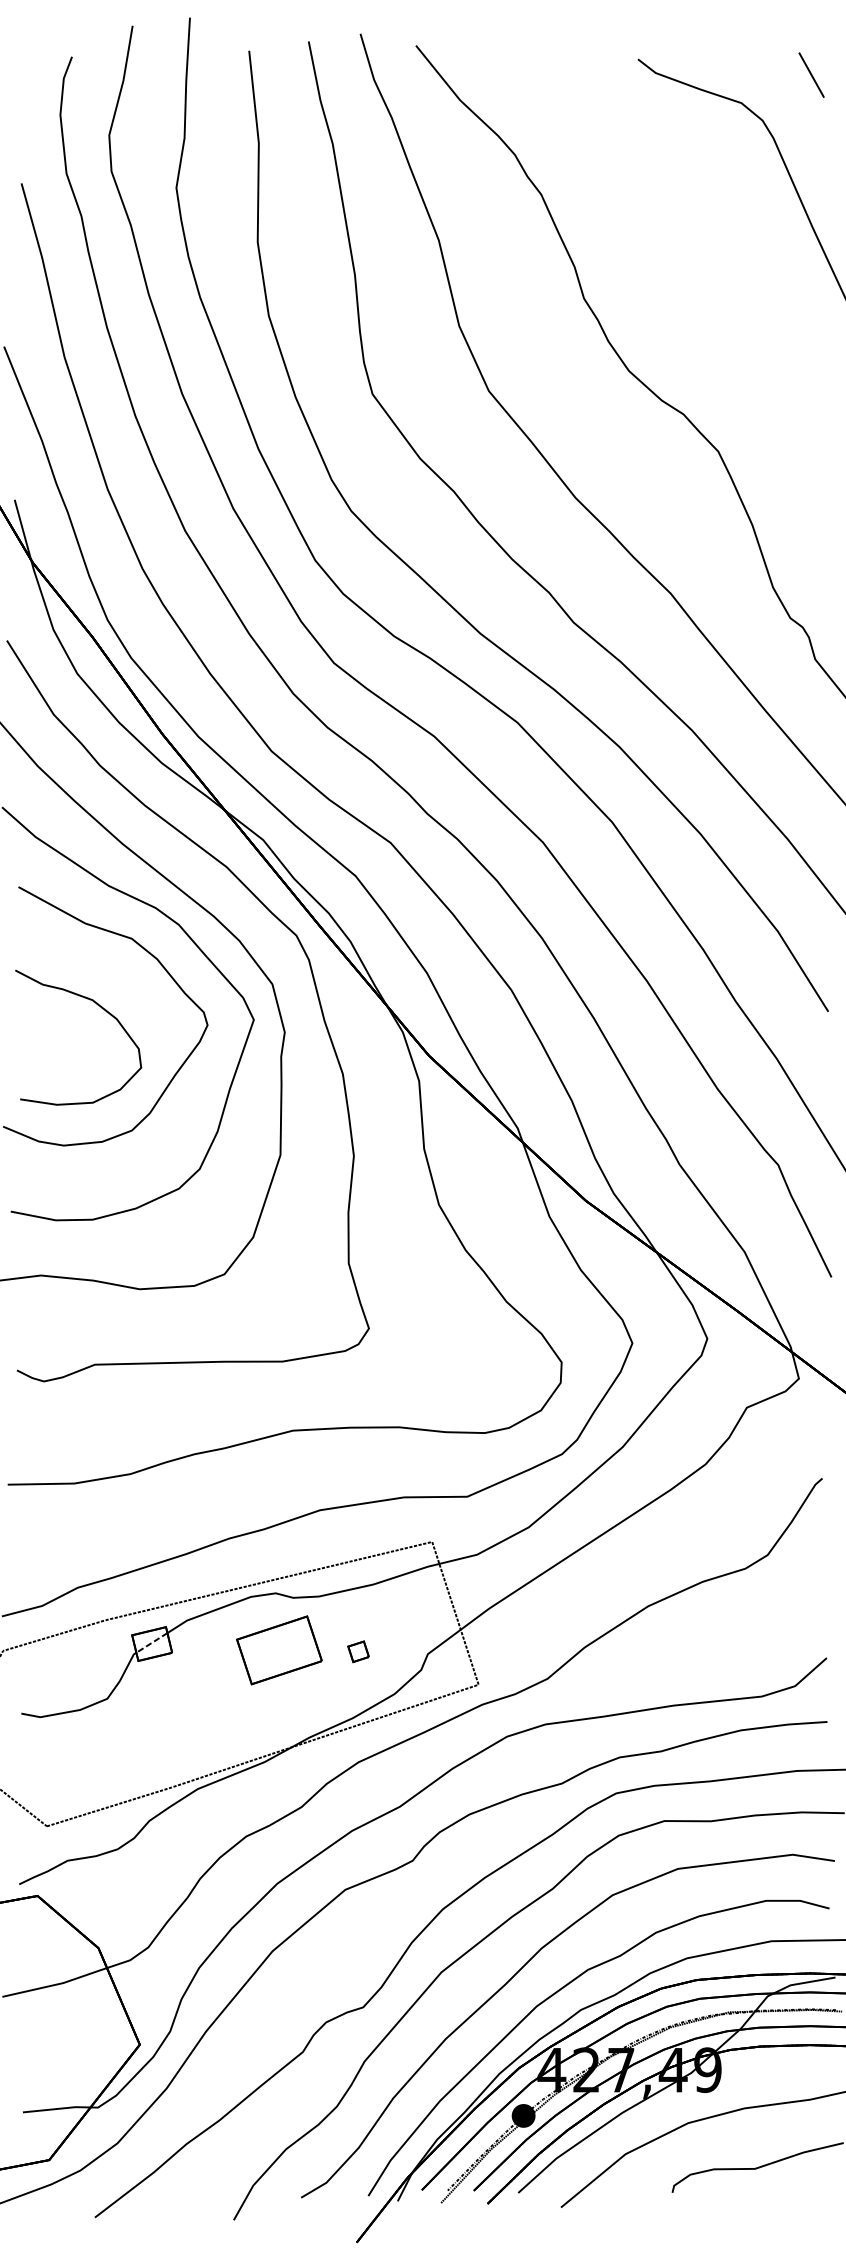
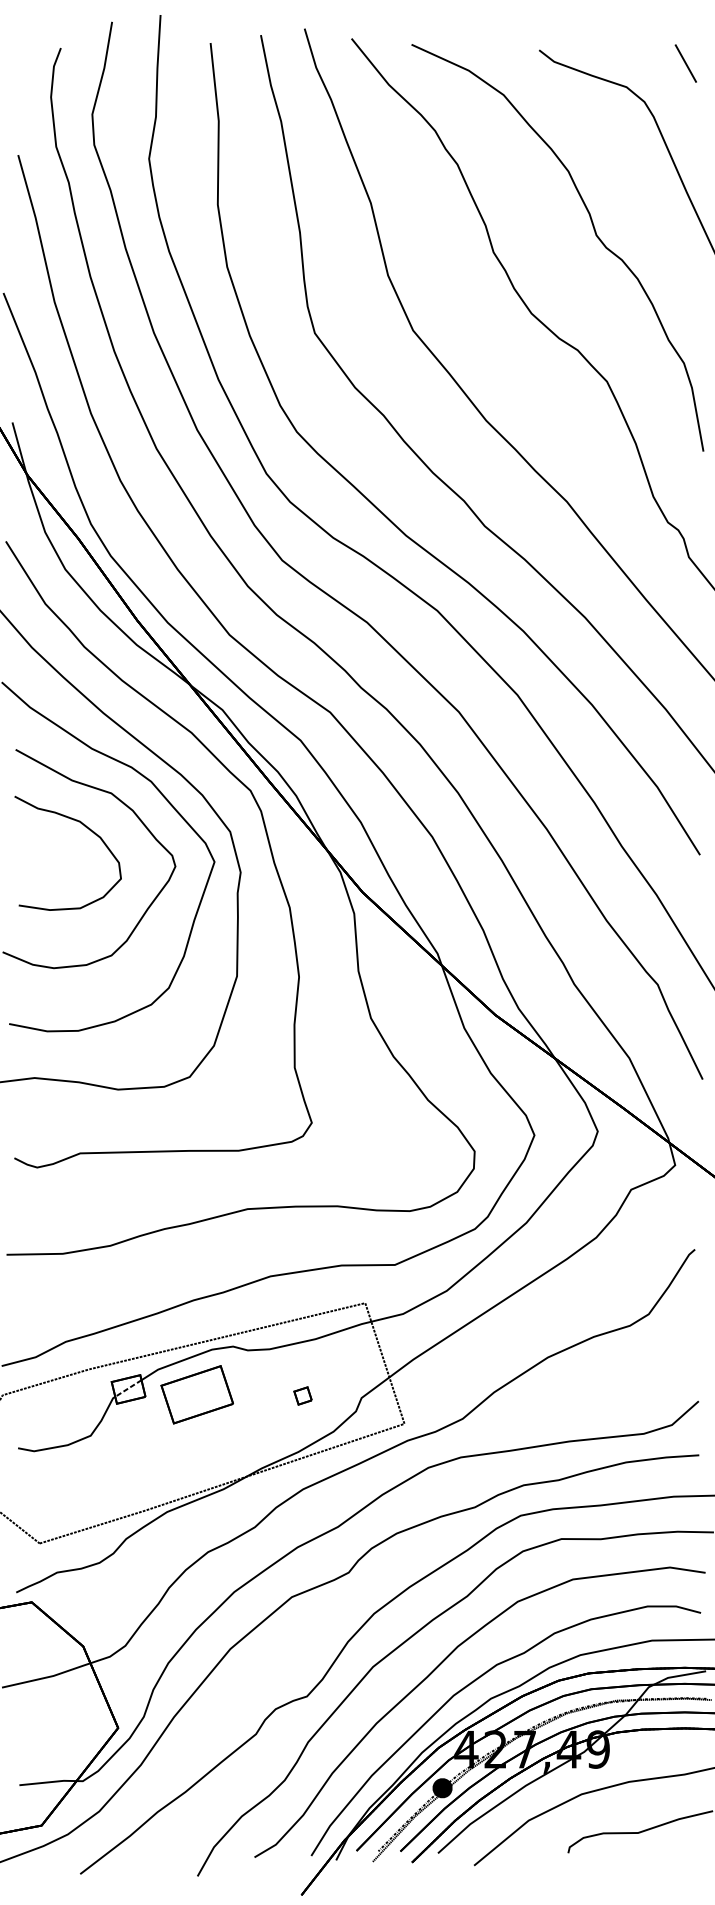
curve: (704, 278) -> (595, 235), added
curve: (102, 1009) -> (88, 829), moved
part: (279, 1650) -> (197, 1394), moved

